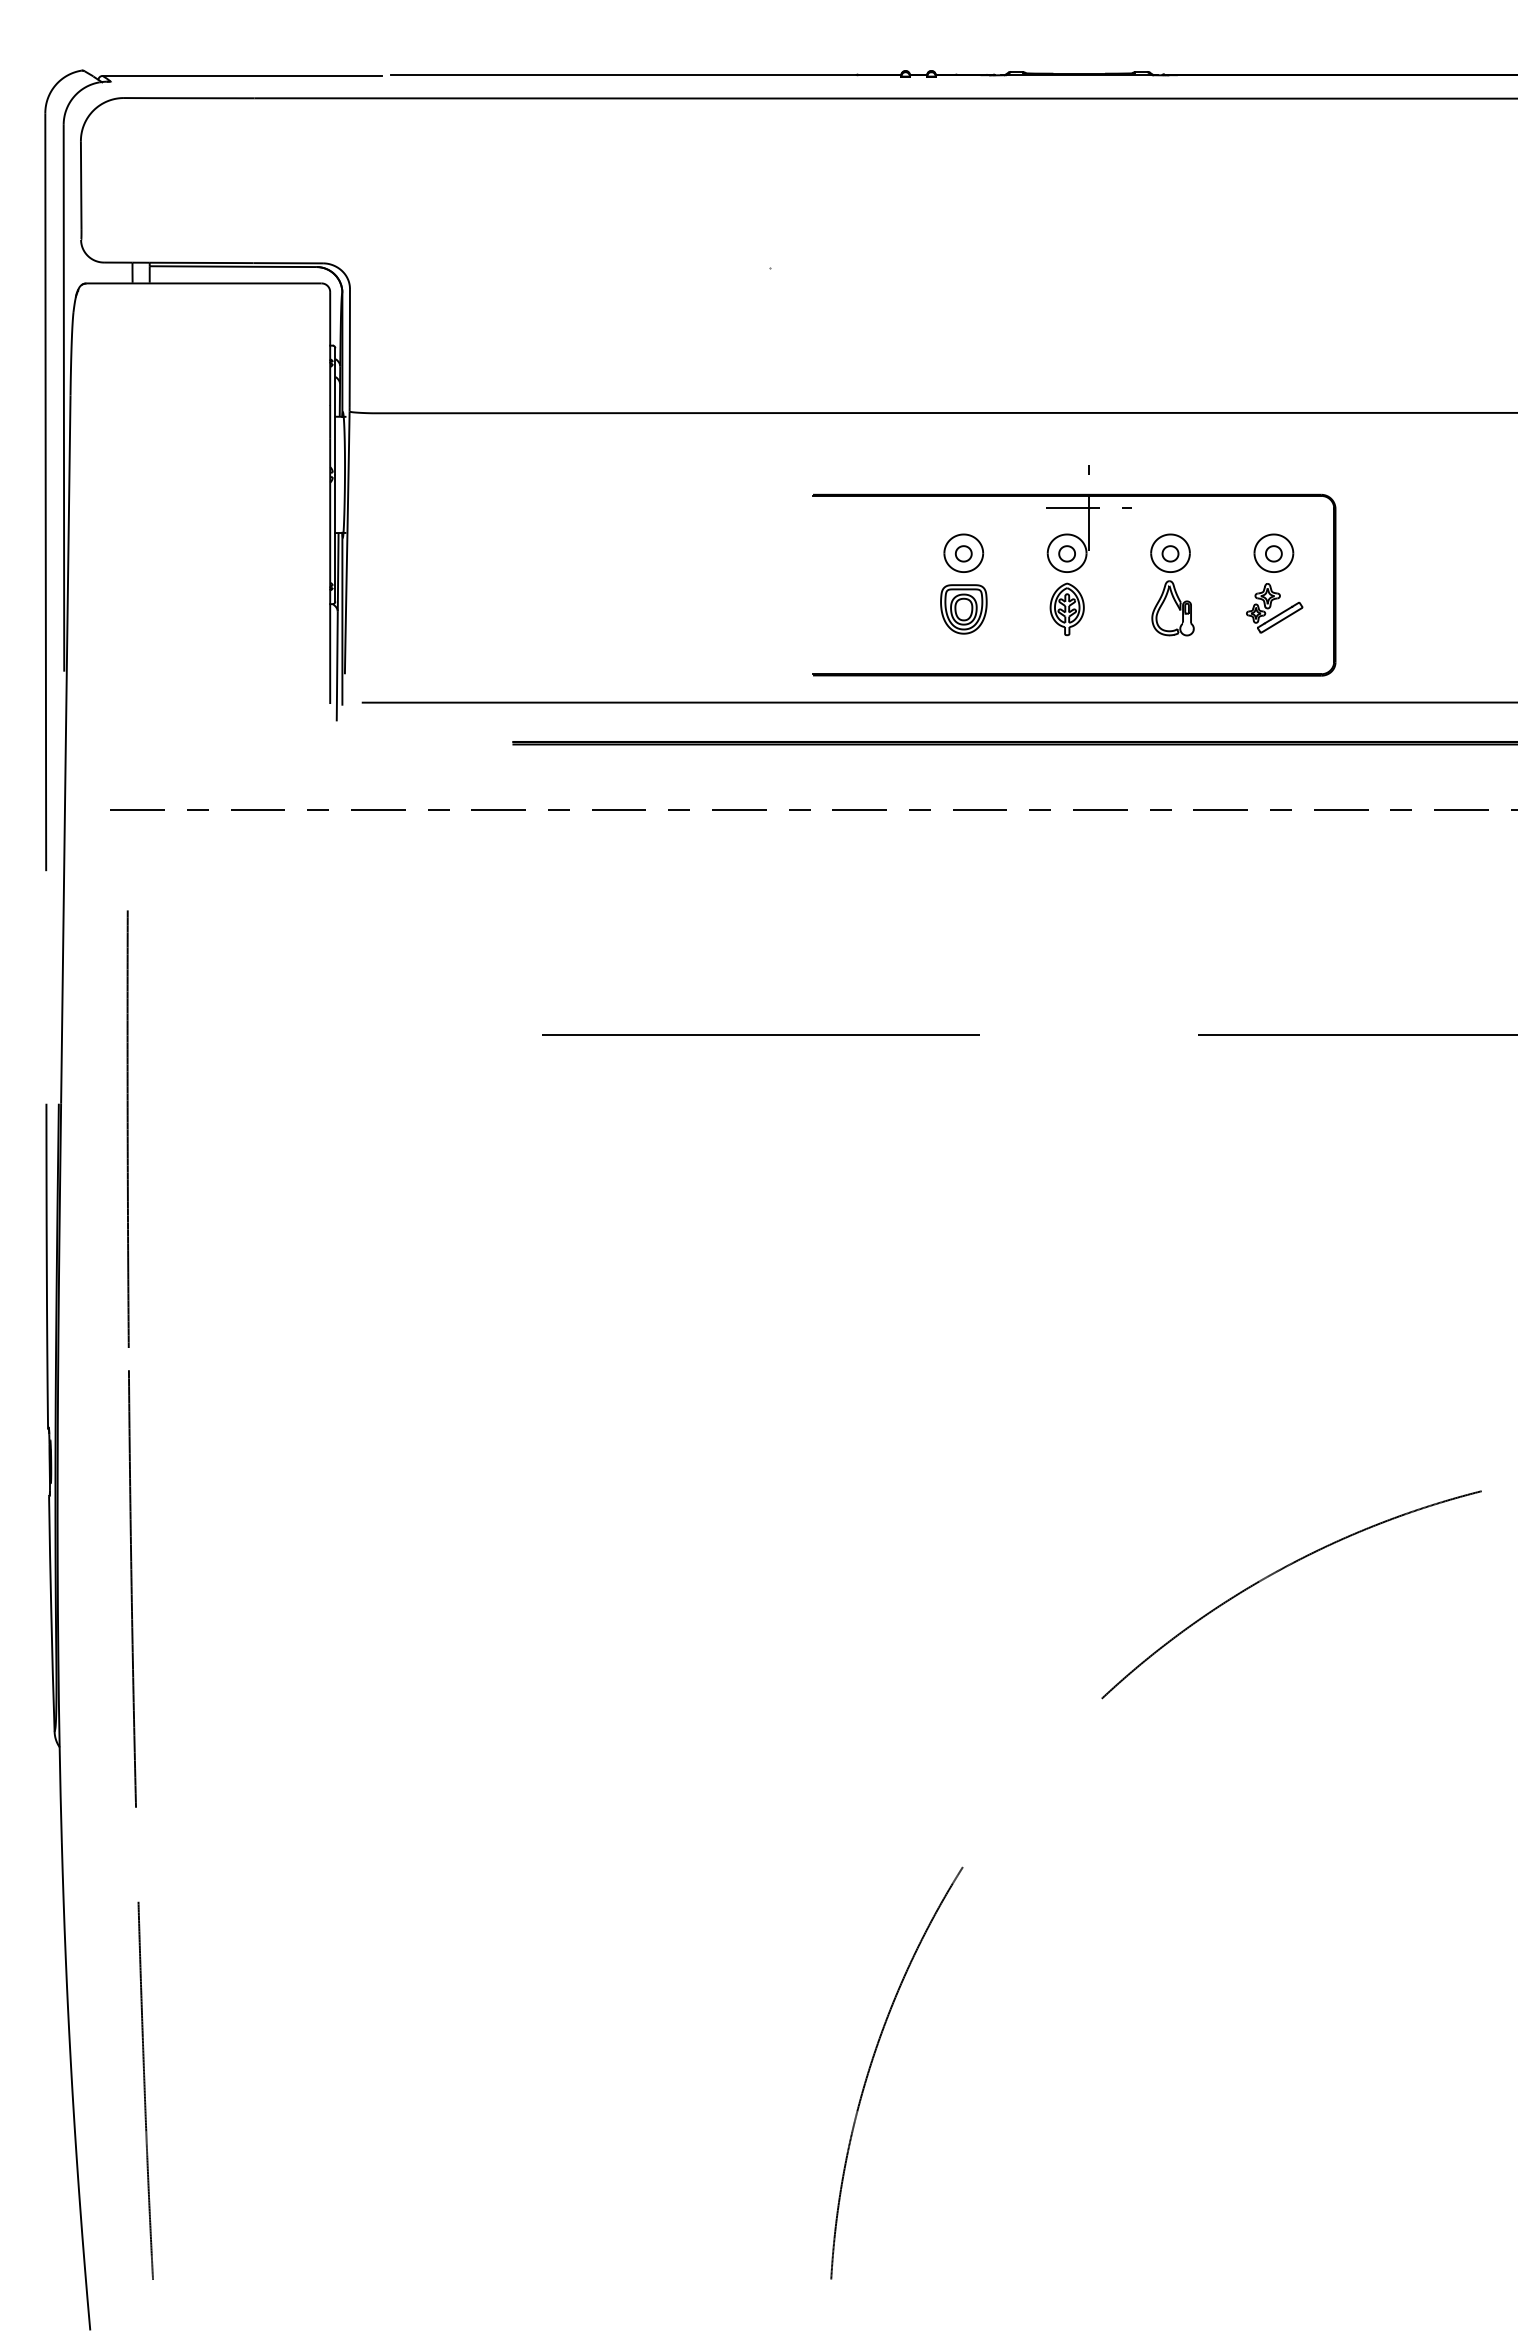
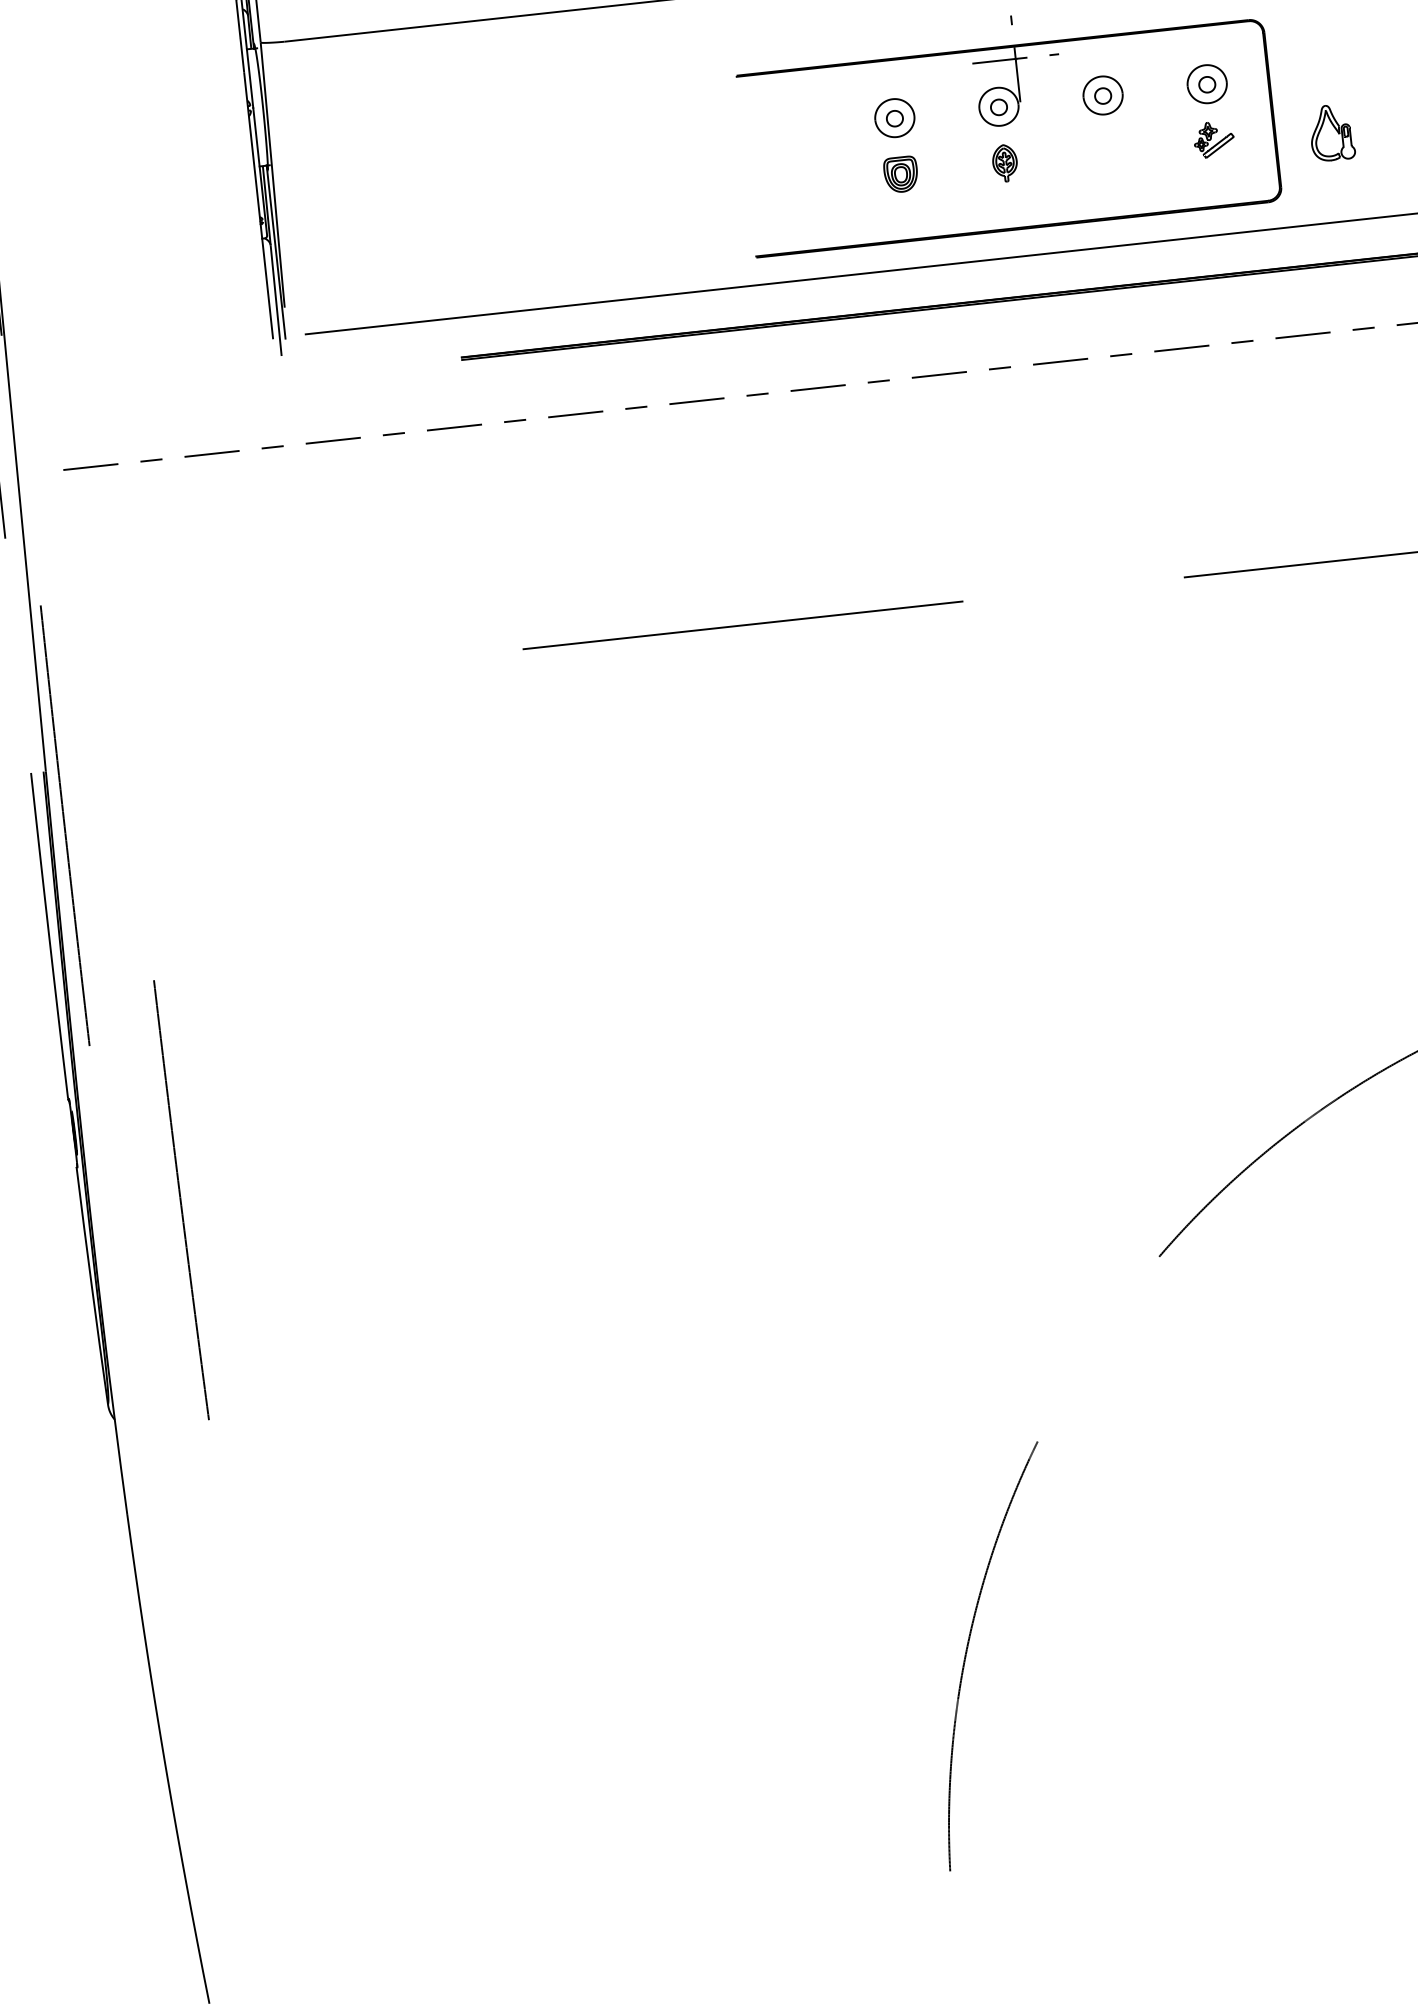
part: (1172, 608) -> (1331, 133), moved
part: (1274, 608) -> (1213, 139), size x0.7
part: (963, 609) -> (900, 174), size x0.7
part: (1066, 609) -> (1004, 163), size x0.7
line: (127, 1128) -> (64, 825), moved
line: (132, 1588) -> (181, 1199), moved
curve: (145, 2090) -> (238, 1756), removed

